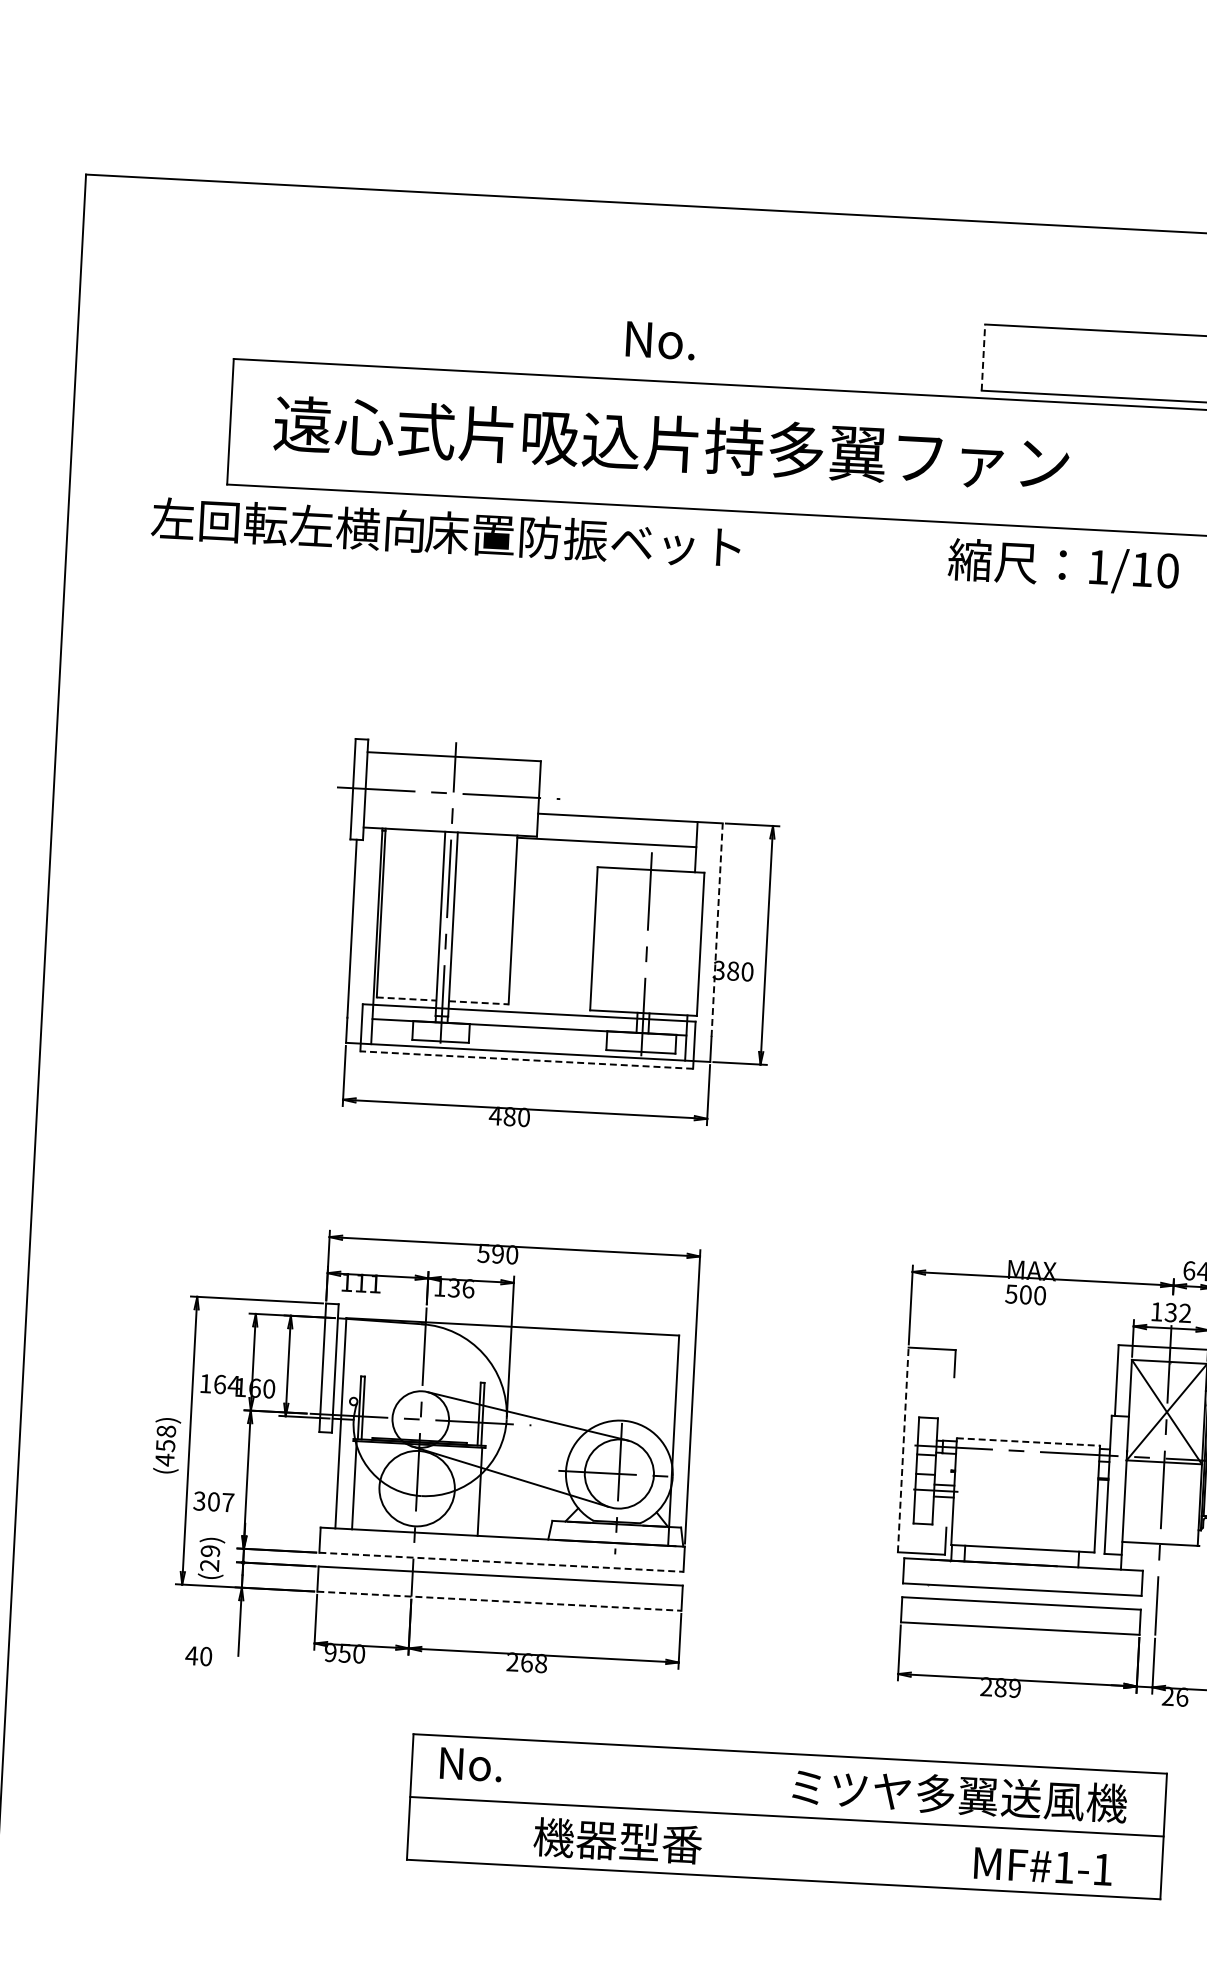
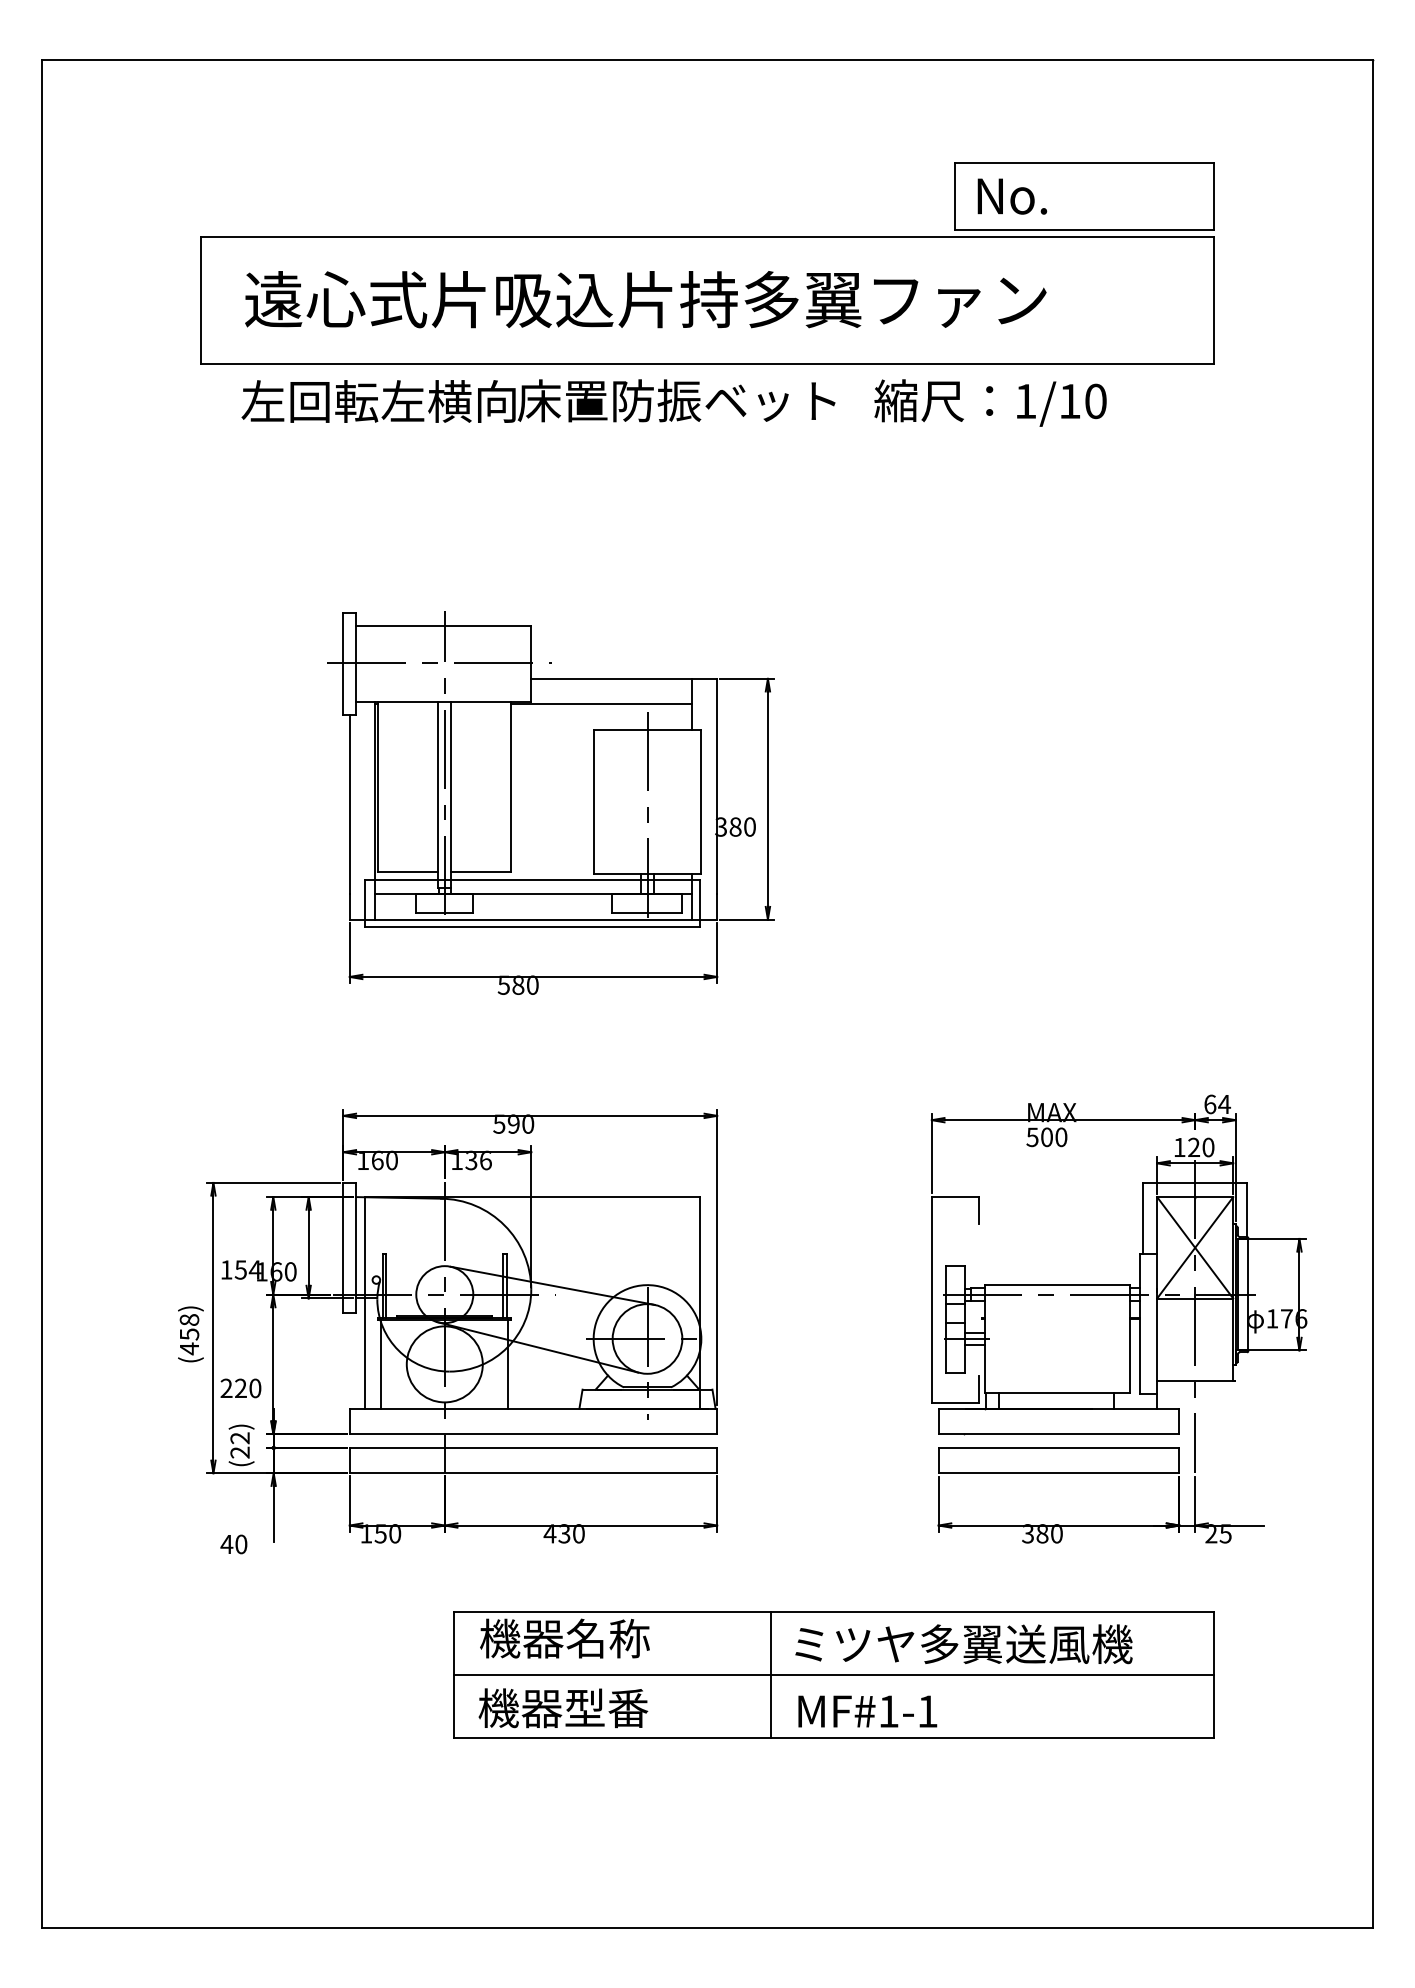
text: (660, 340) -> (1012, 196), moved
line: (983, 356) -> (954, 195), dashed -> solid
text: (446, 532) -> (538, 400), moved
text: (1063, 566) -> (990, 402), moved
line: (717, 930) -> (717, 786), dashed -> solid
line: (406, 999) -> (408, 872), dashed -> solid
line: (479, 1003) -> (481, 872), dashed -> solid
line: (526, 1060) -> (532, 927), dashed -> solid
text: (495, 1115) -> (503, 984), 480 -> 580
text: (367, 1283) -> (384, 1160), 111 -> 160
text: (1178, 1313) -> (1201, 1147), 132 -> 120
text: (219, 1384) -> (240, 1269), 164 -> 154
line: (1028, 1442) -> (1057, 1285), dashed -> solid
line: (902, 1449) -> (931, 1299), dashed -> solid
text: (213, 1501) -> (240, 1388), 307 -> 220
text: (210, 1551) -> (240, 1438), (29) -> (22)
line: (501, 1562) -> (533, 1434), dashed -> solid
line: (499, 1601) -> (533, 1473), dashed -> solid
text: (330, 1652) -> (366, 1533), 950 -> 150
text: (526, 1662) -> (563, 1533), 268 -> 430
text: (1000, 1687) -> (1042, 1533), 289 -> 380
text: (1182, 1696) -> (1225, 1533), 26 -> 25
text: (521, 1766) -> (564, 1638), No. -> 機器名称
text: (959, 1795) -> (963, 1644), moved
line: (723, 1812) -> (770, 1674), added
text: (618, 1841) -> (563, 1708), moved
text: (1043, 1866) -> (867, 1711), moved

